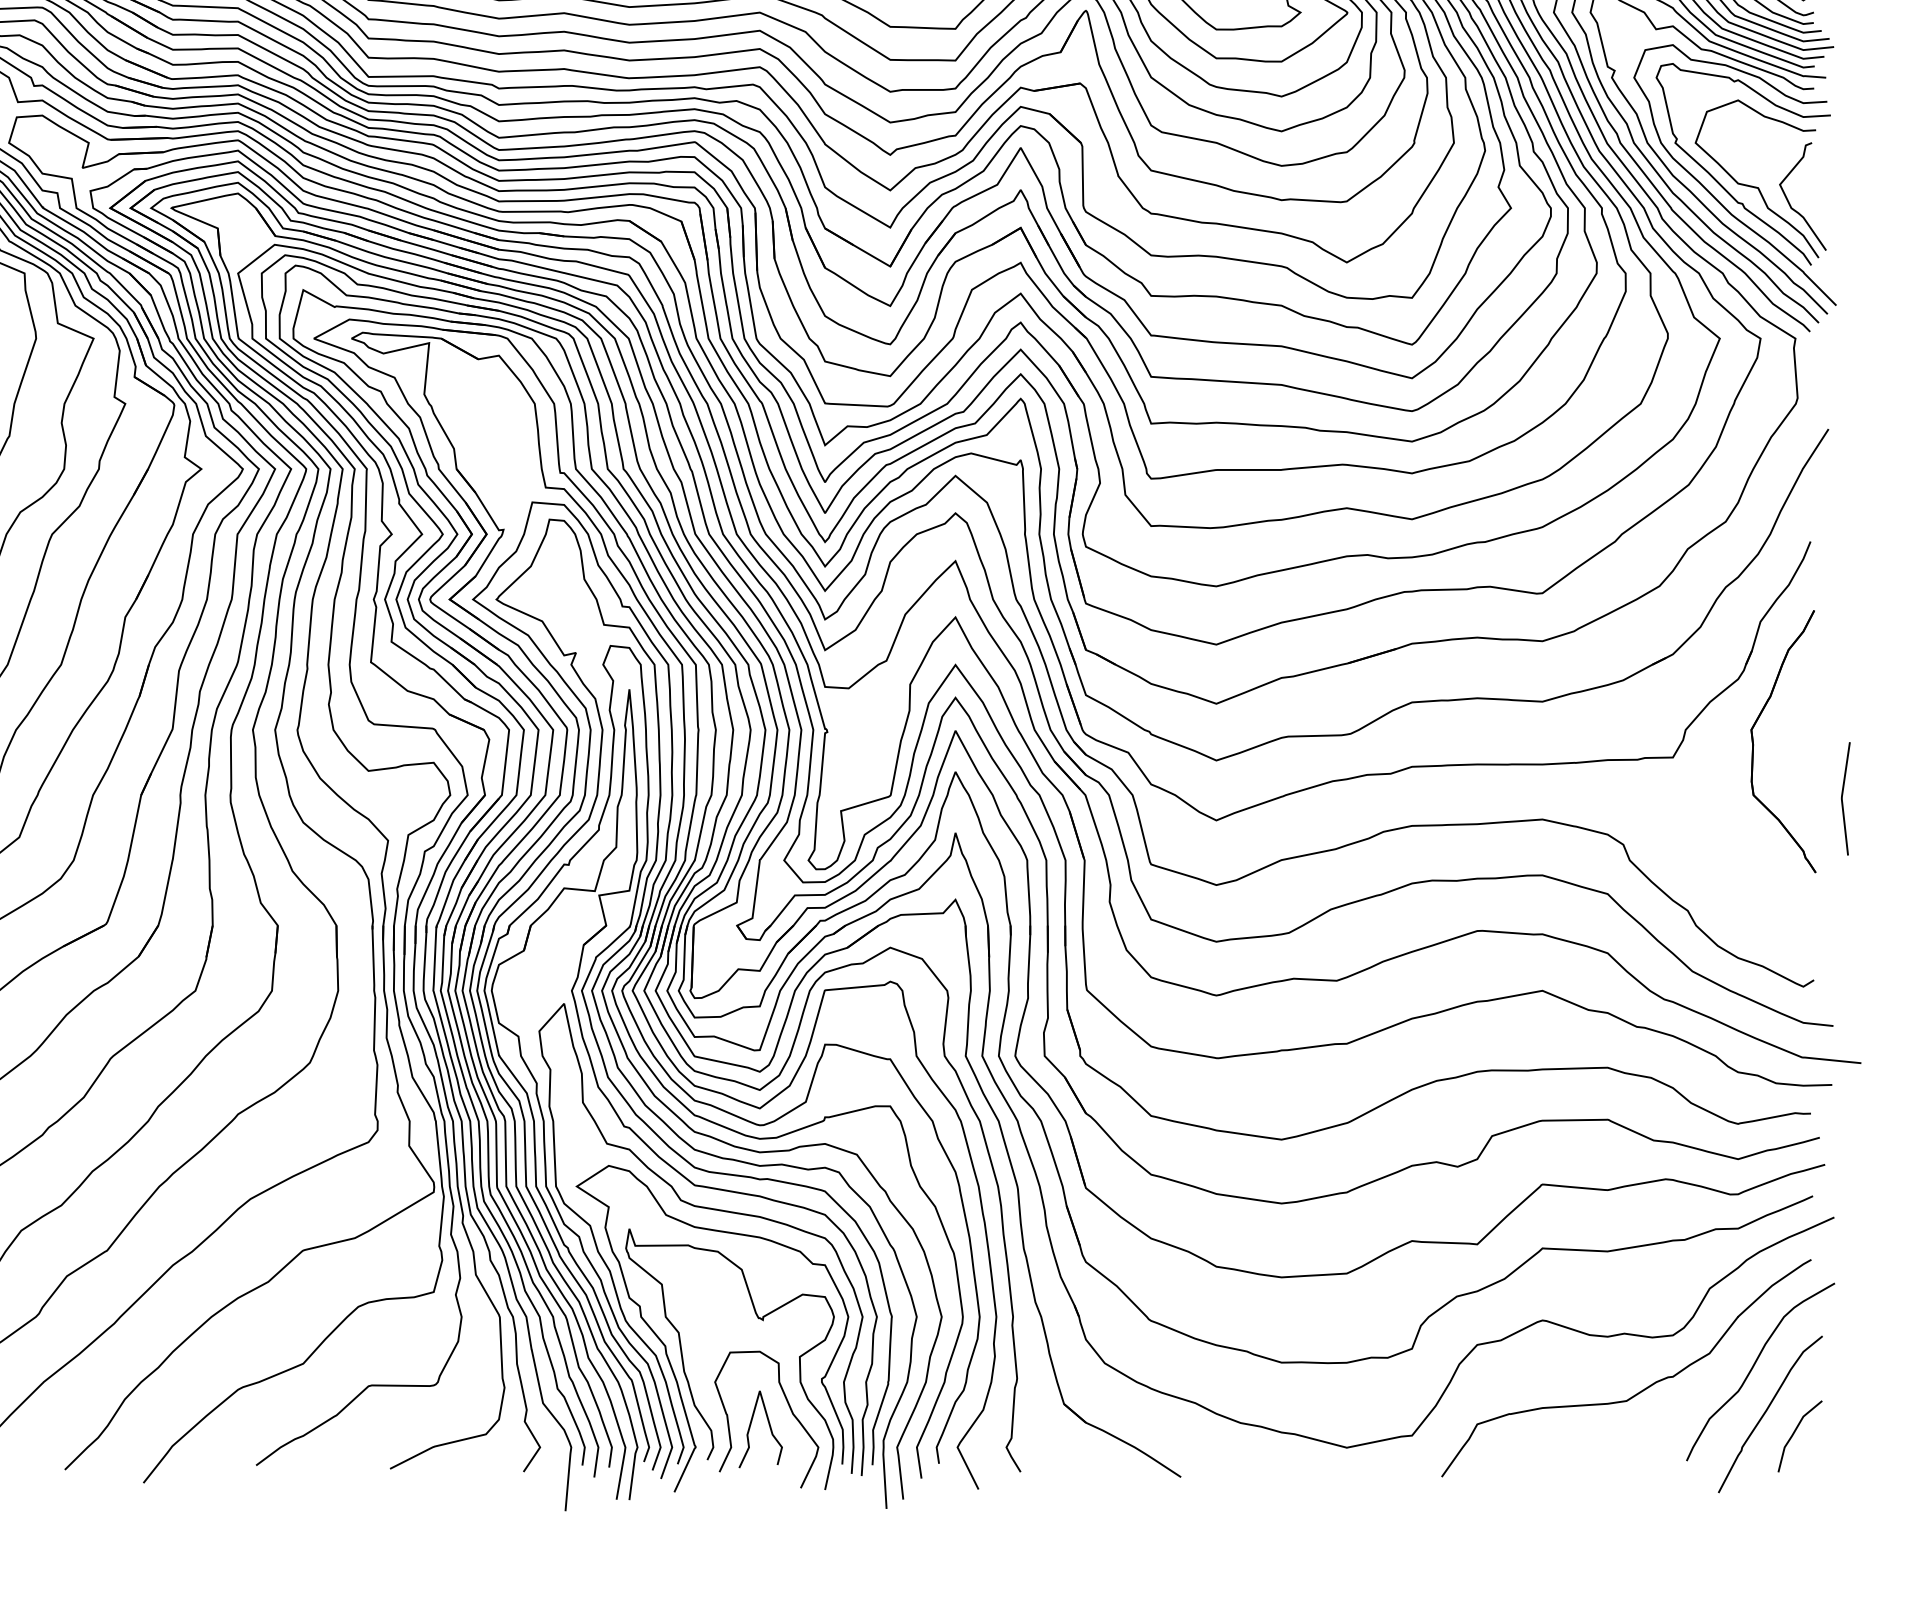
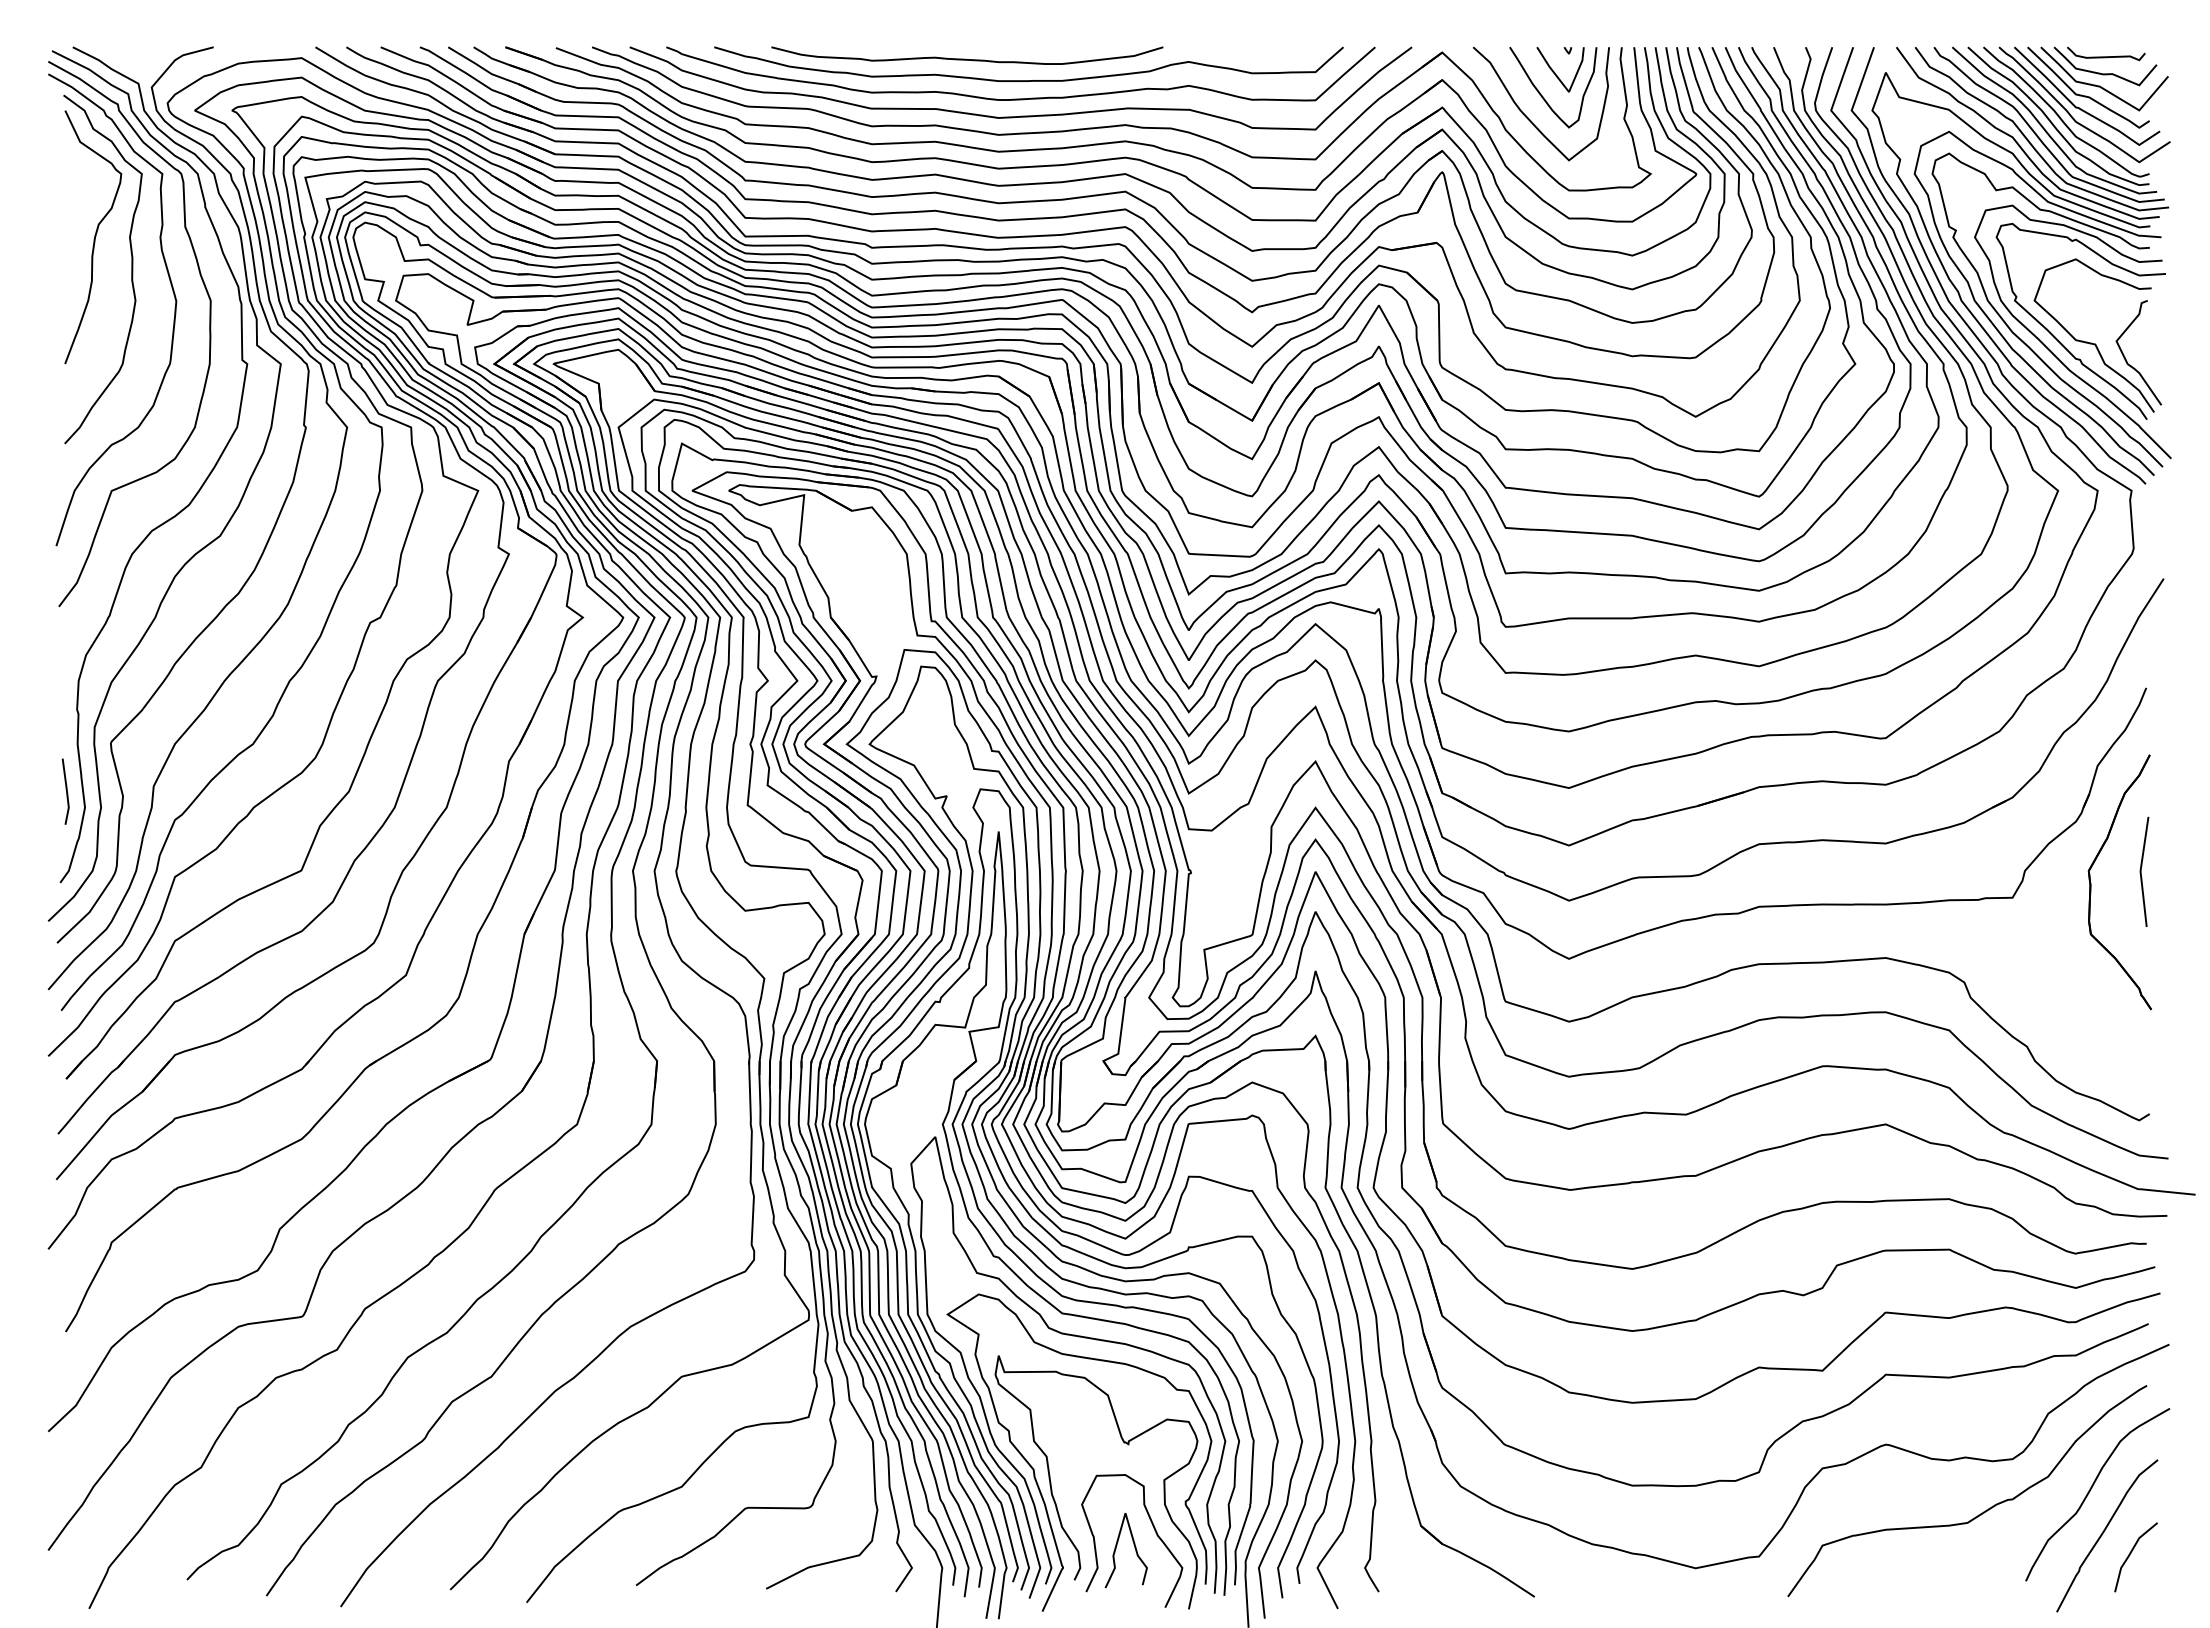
line: (1842, 798) -> (2141, 871), moved

